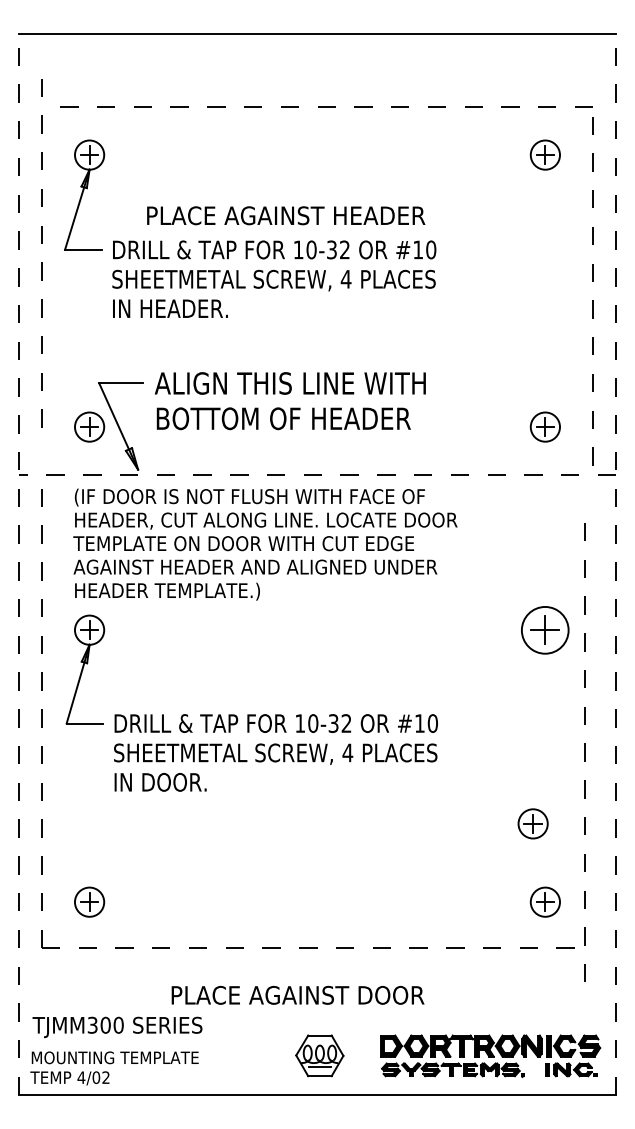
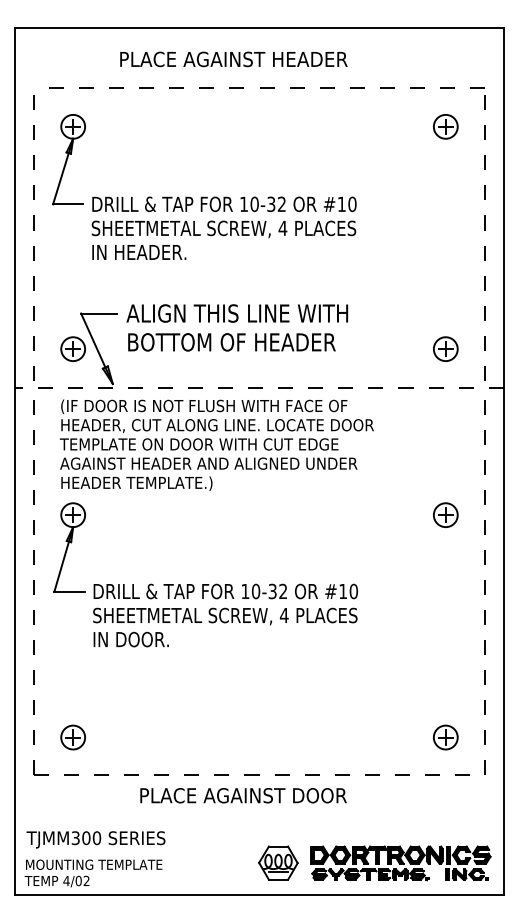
text: (285, 215) -> (233, 59), moved
line: (41, 243) -> (33, 230), moved
line: (19, 564) -> (15, 461), dashed -> solid
line: (615, 564) -> (503, 461), dashed -> solid
part: (545, 629) -> (445, 514), size x0.62
line: (584, 752) -> (484, 587), moved
part: (532, 823) -> (435, 673), removed
text: (297, 995) -> (243, 795), moved
part: (319, 1055) -> (278, 862), moved

